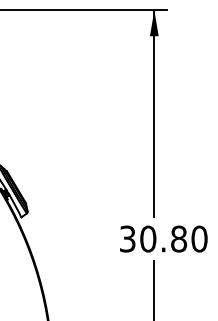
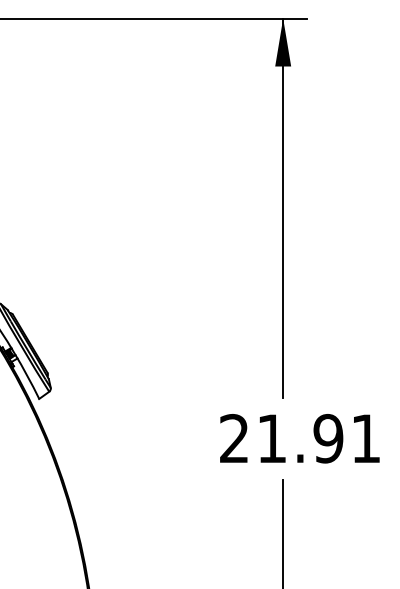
text: (163, 238) -> (300, 437), 30.80 -> 21.91

